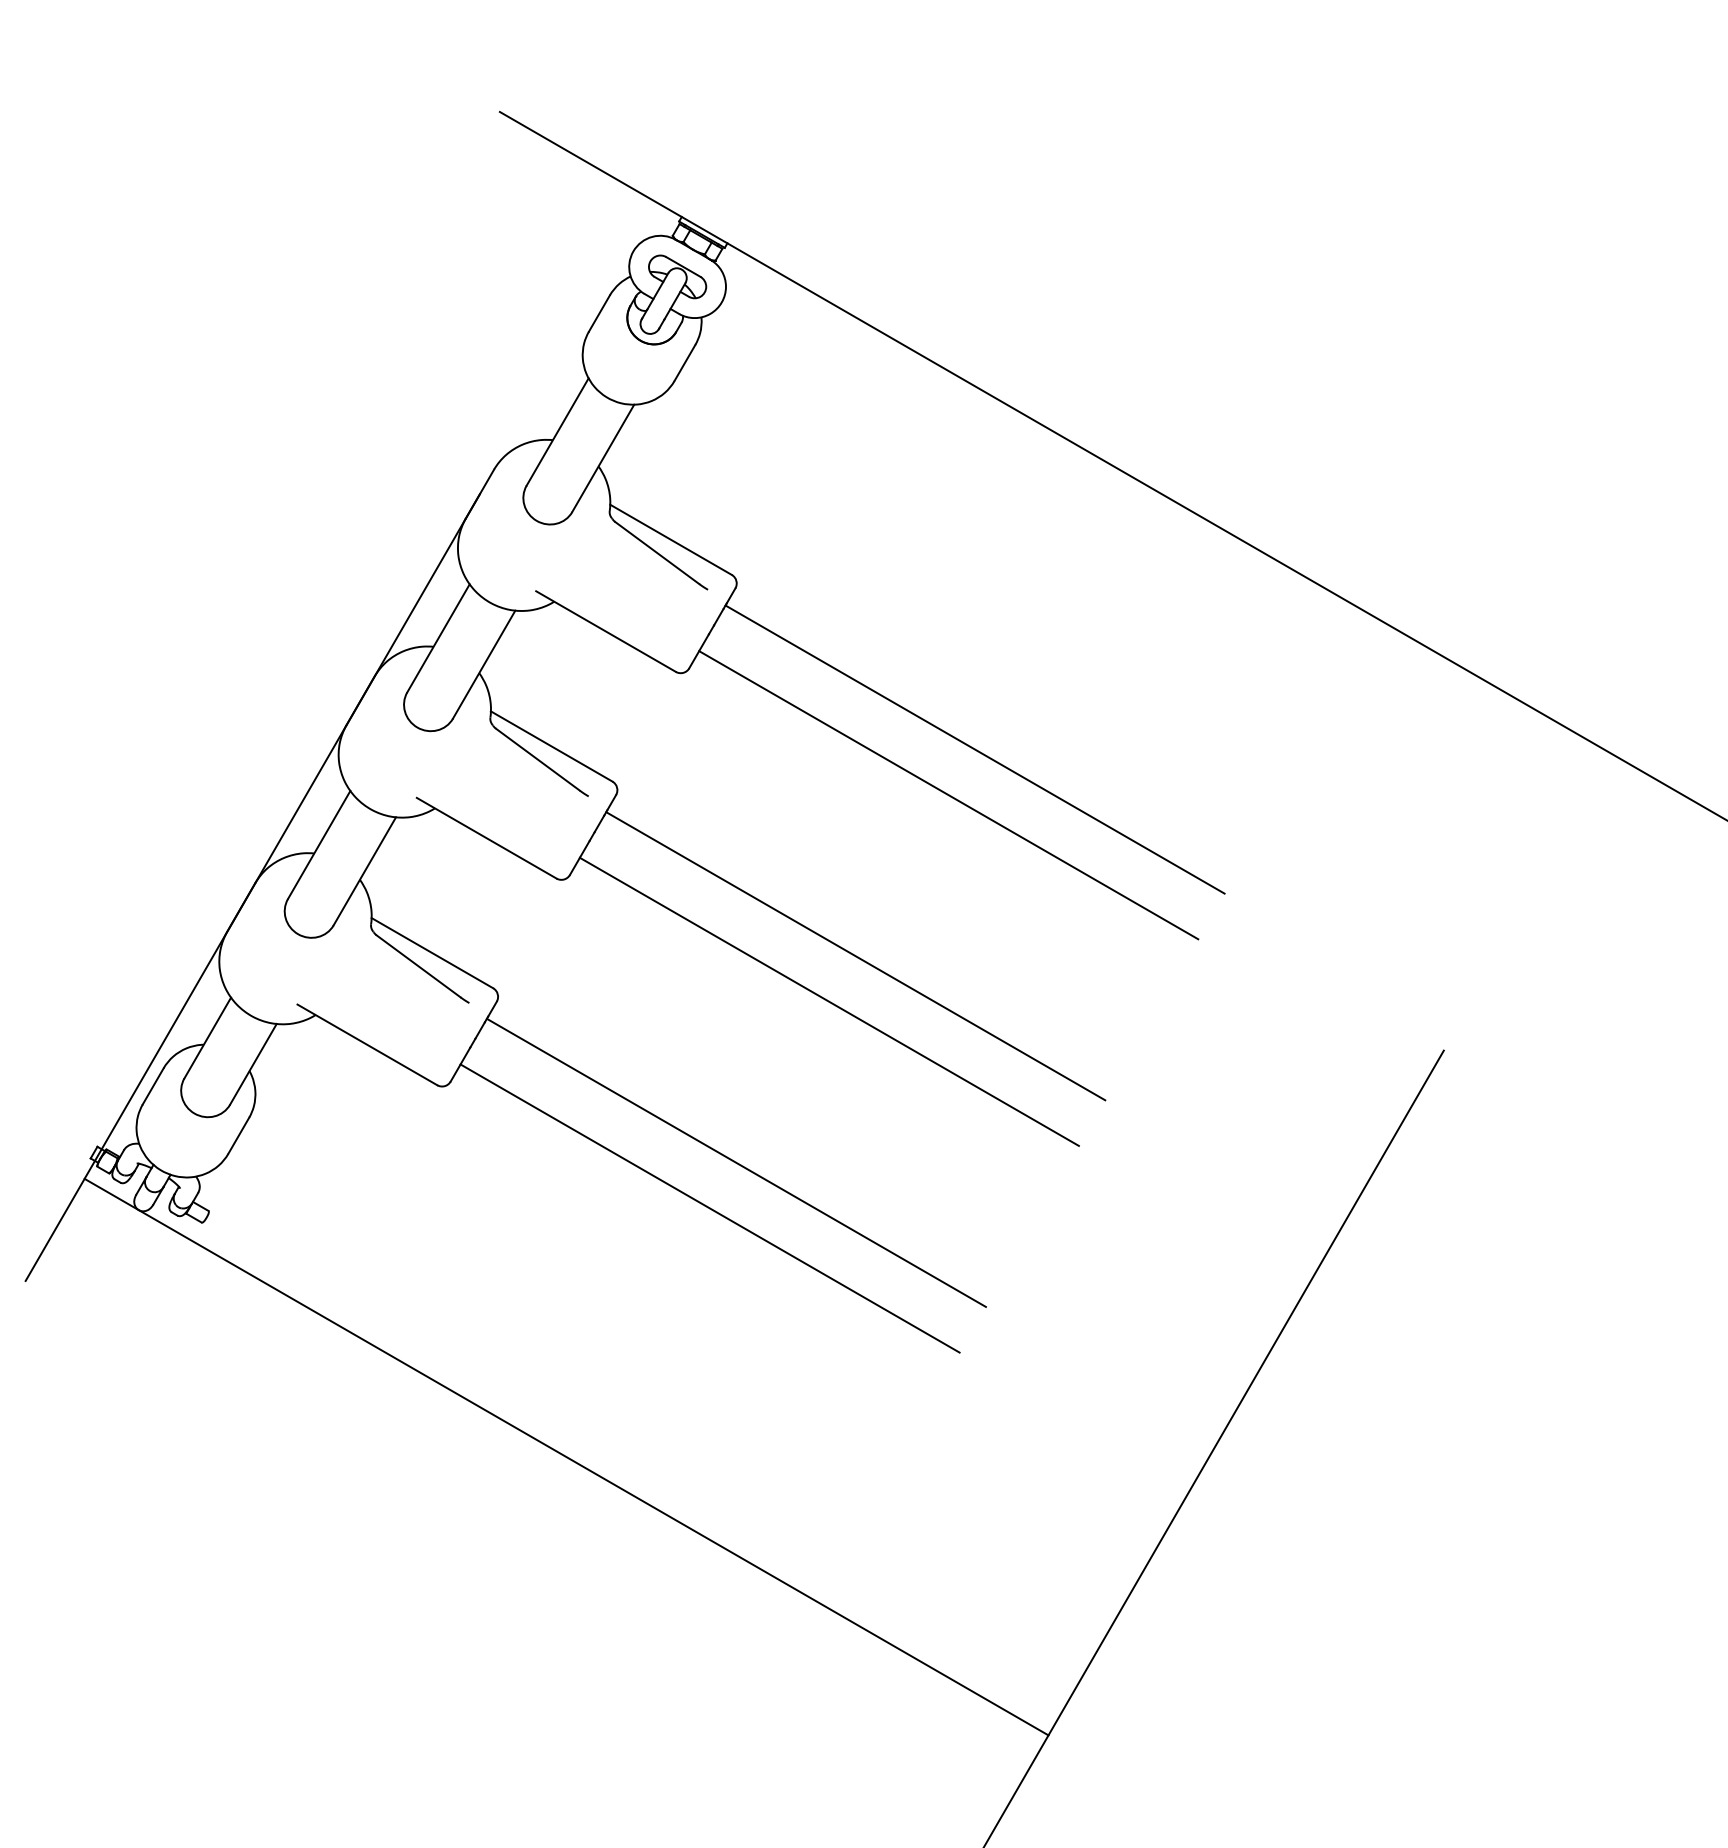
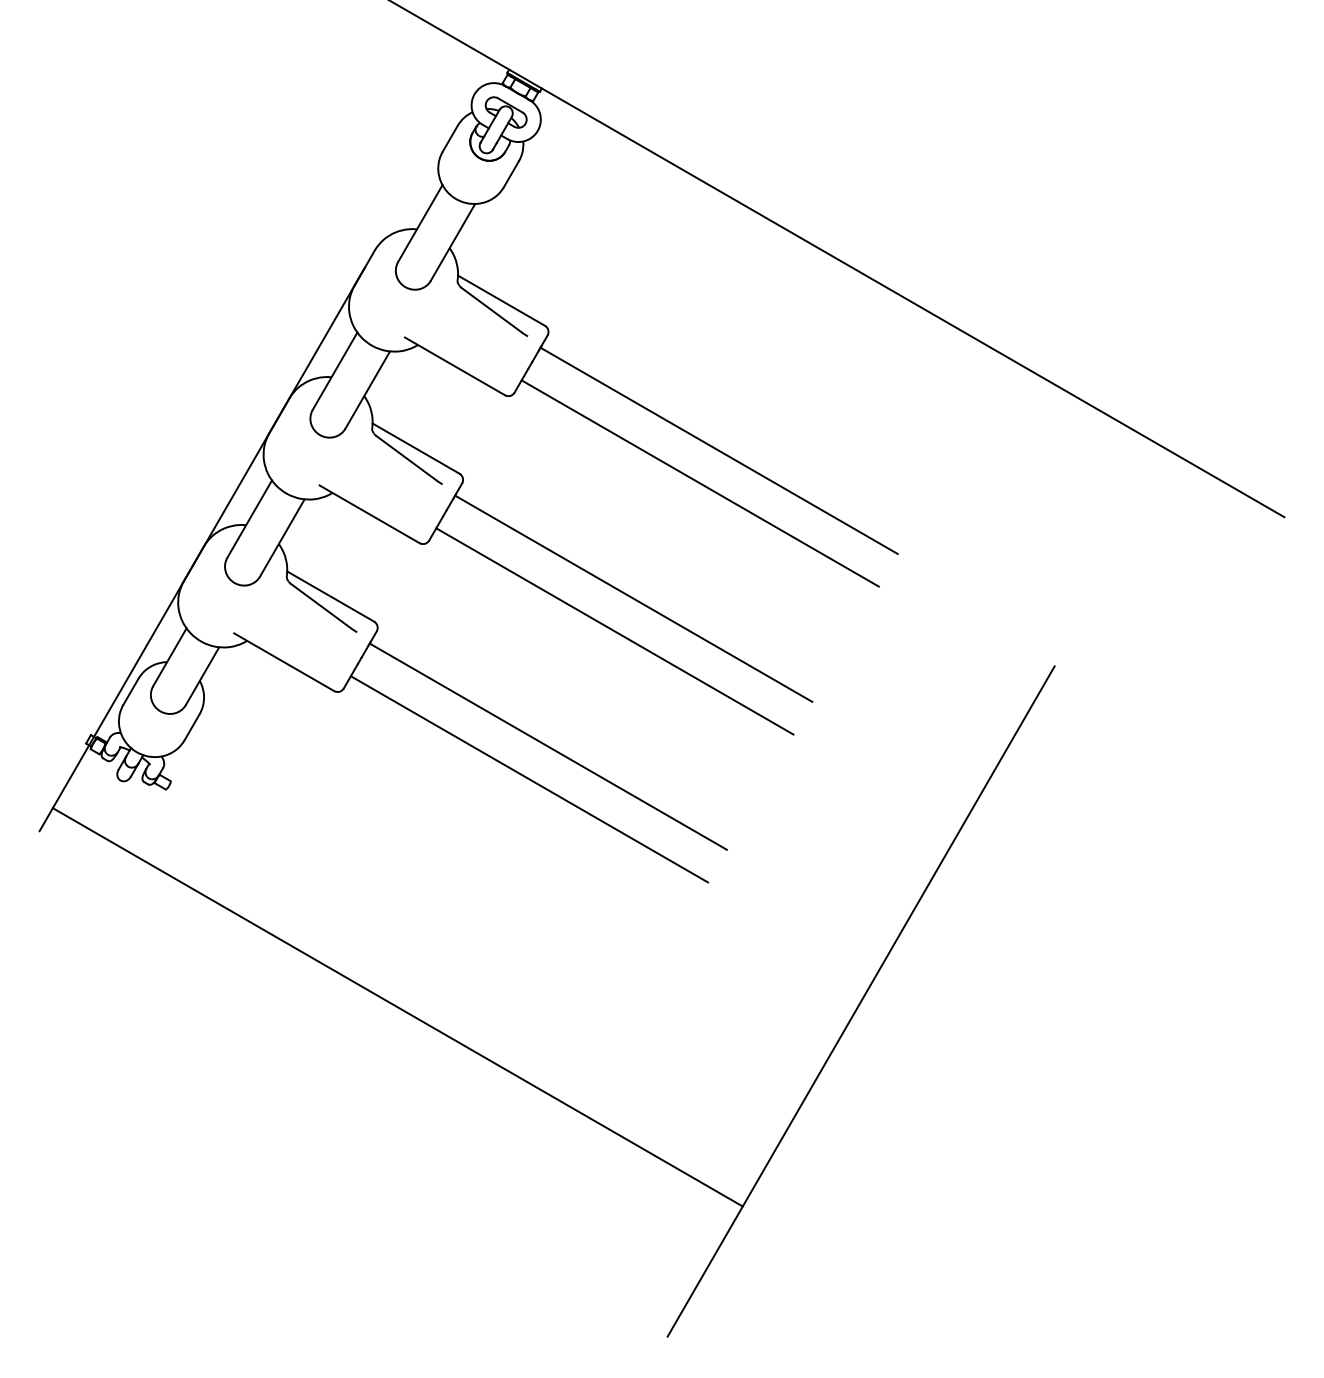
line: (566, 1457) -> (397, 1007), moved

